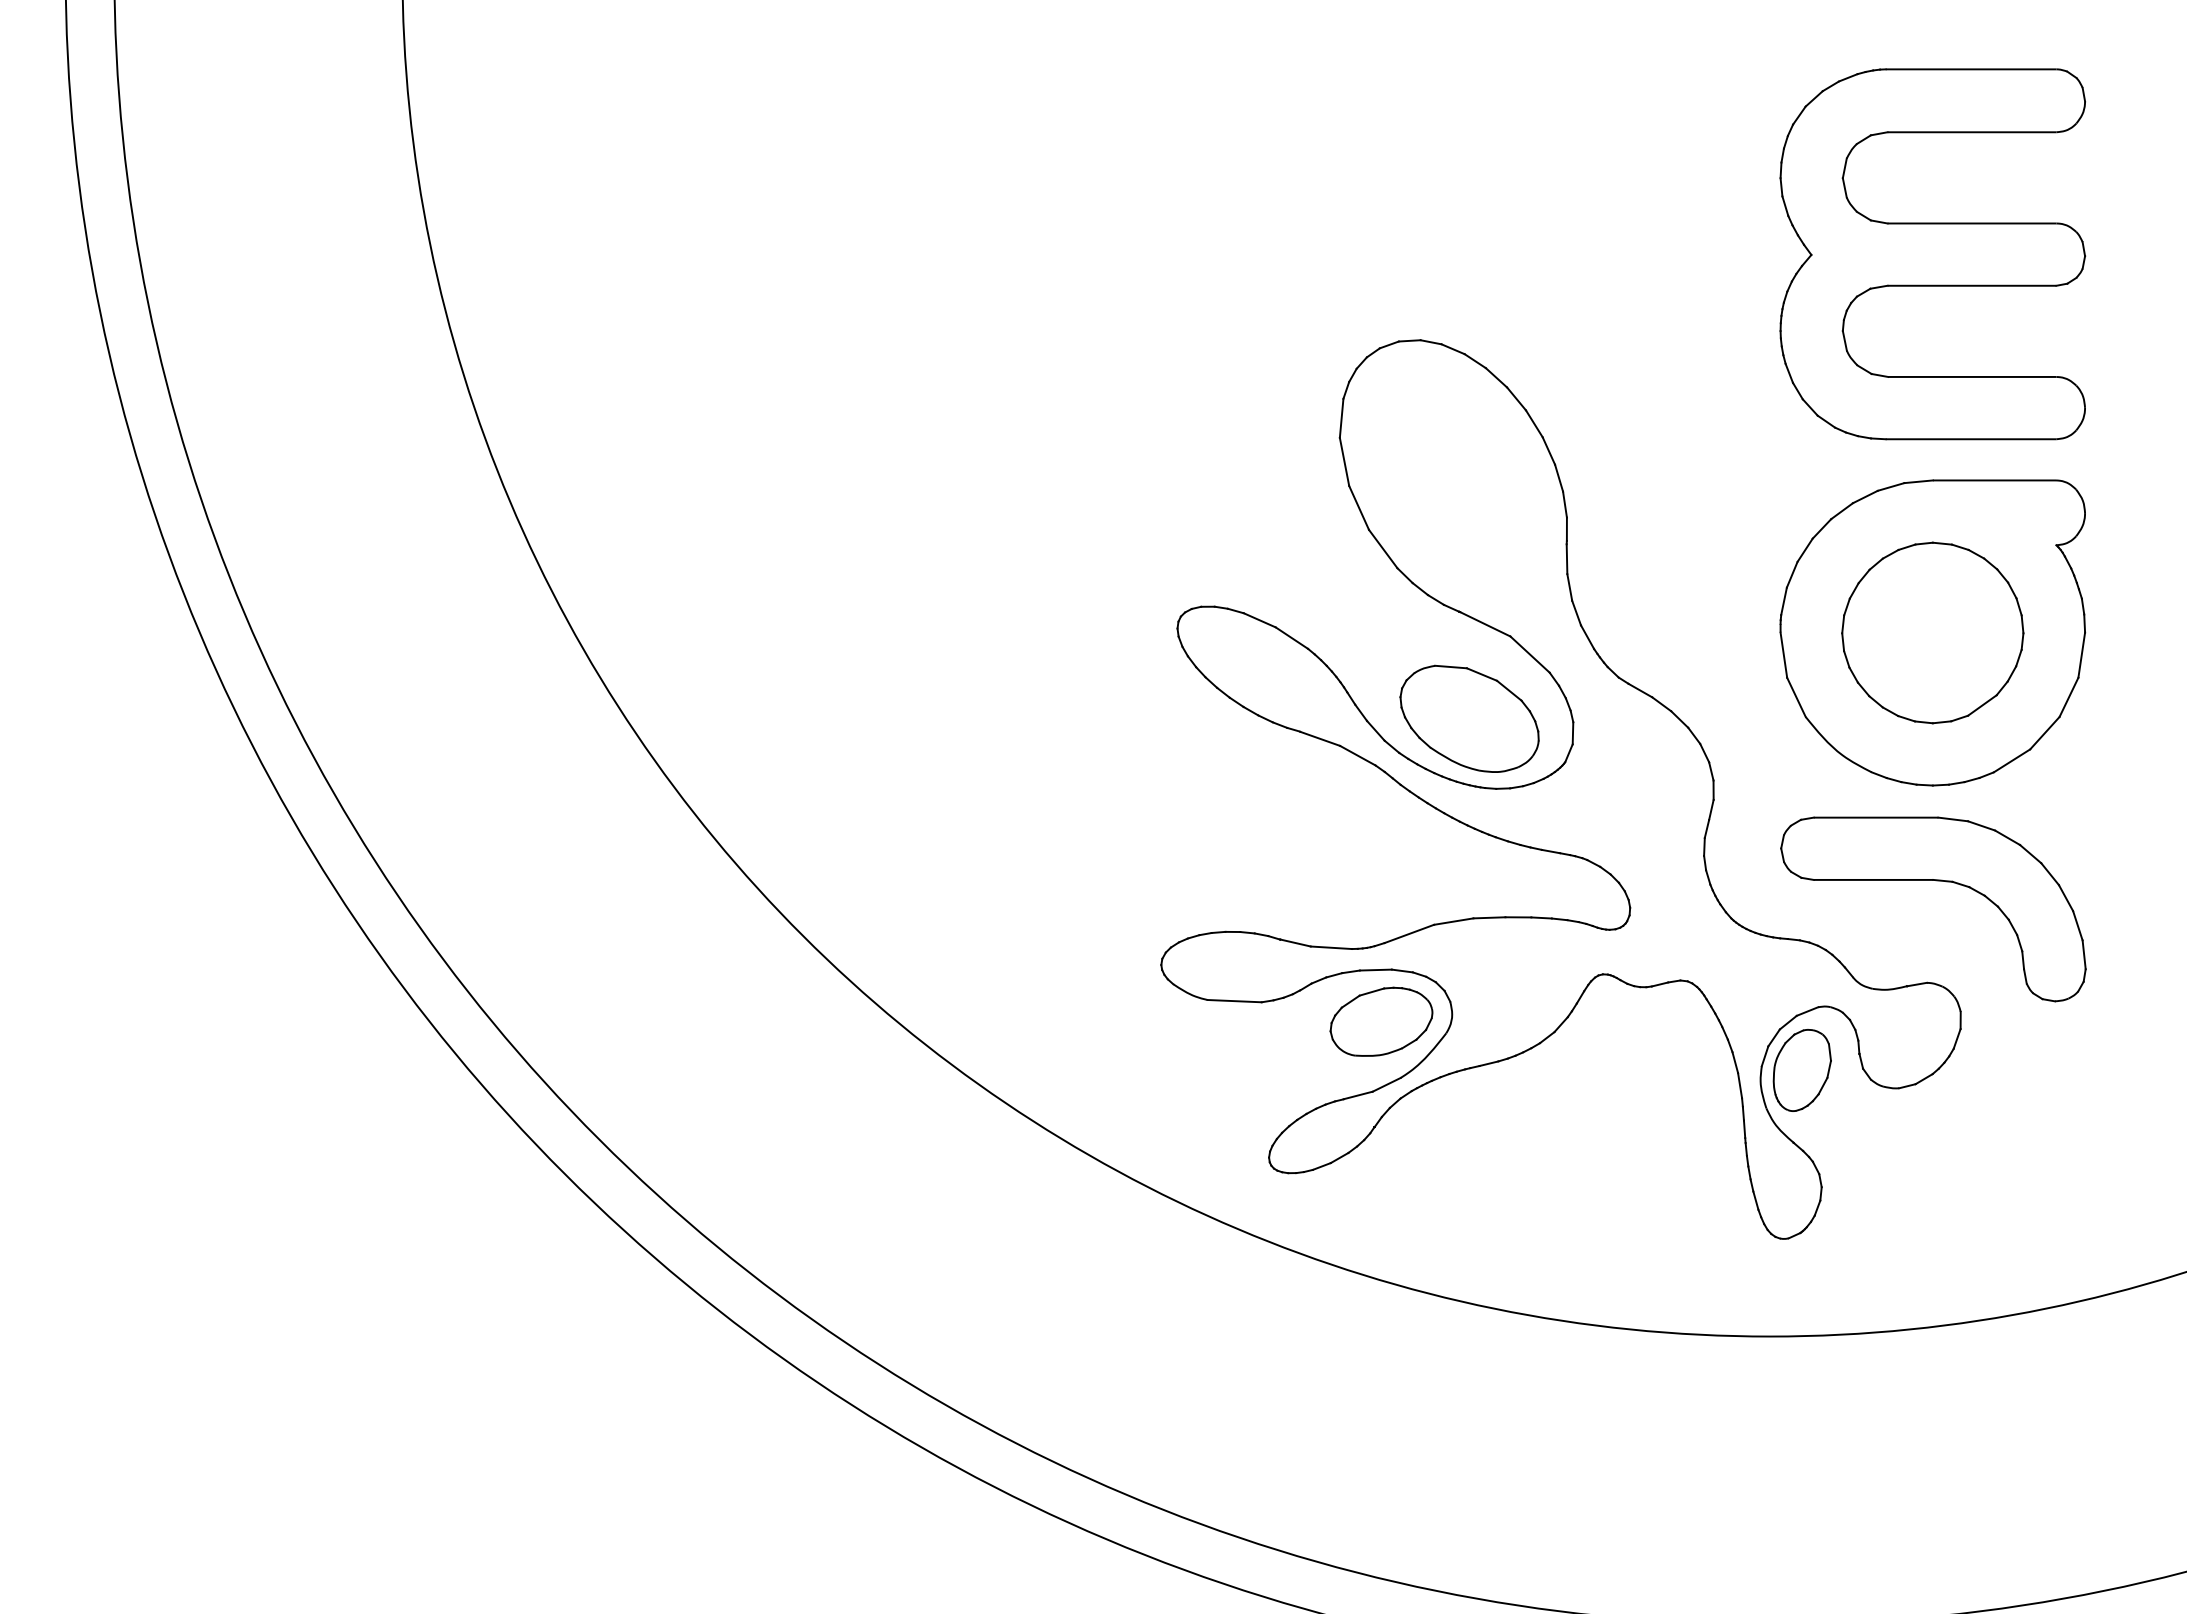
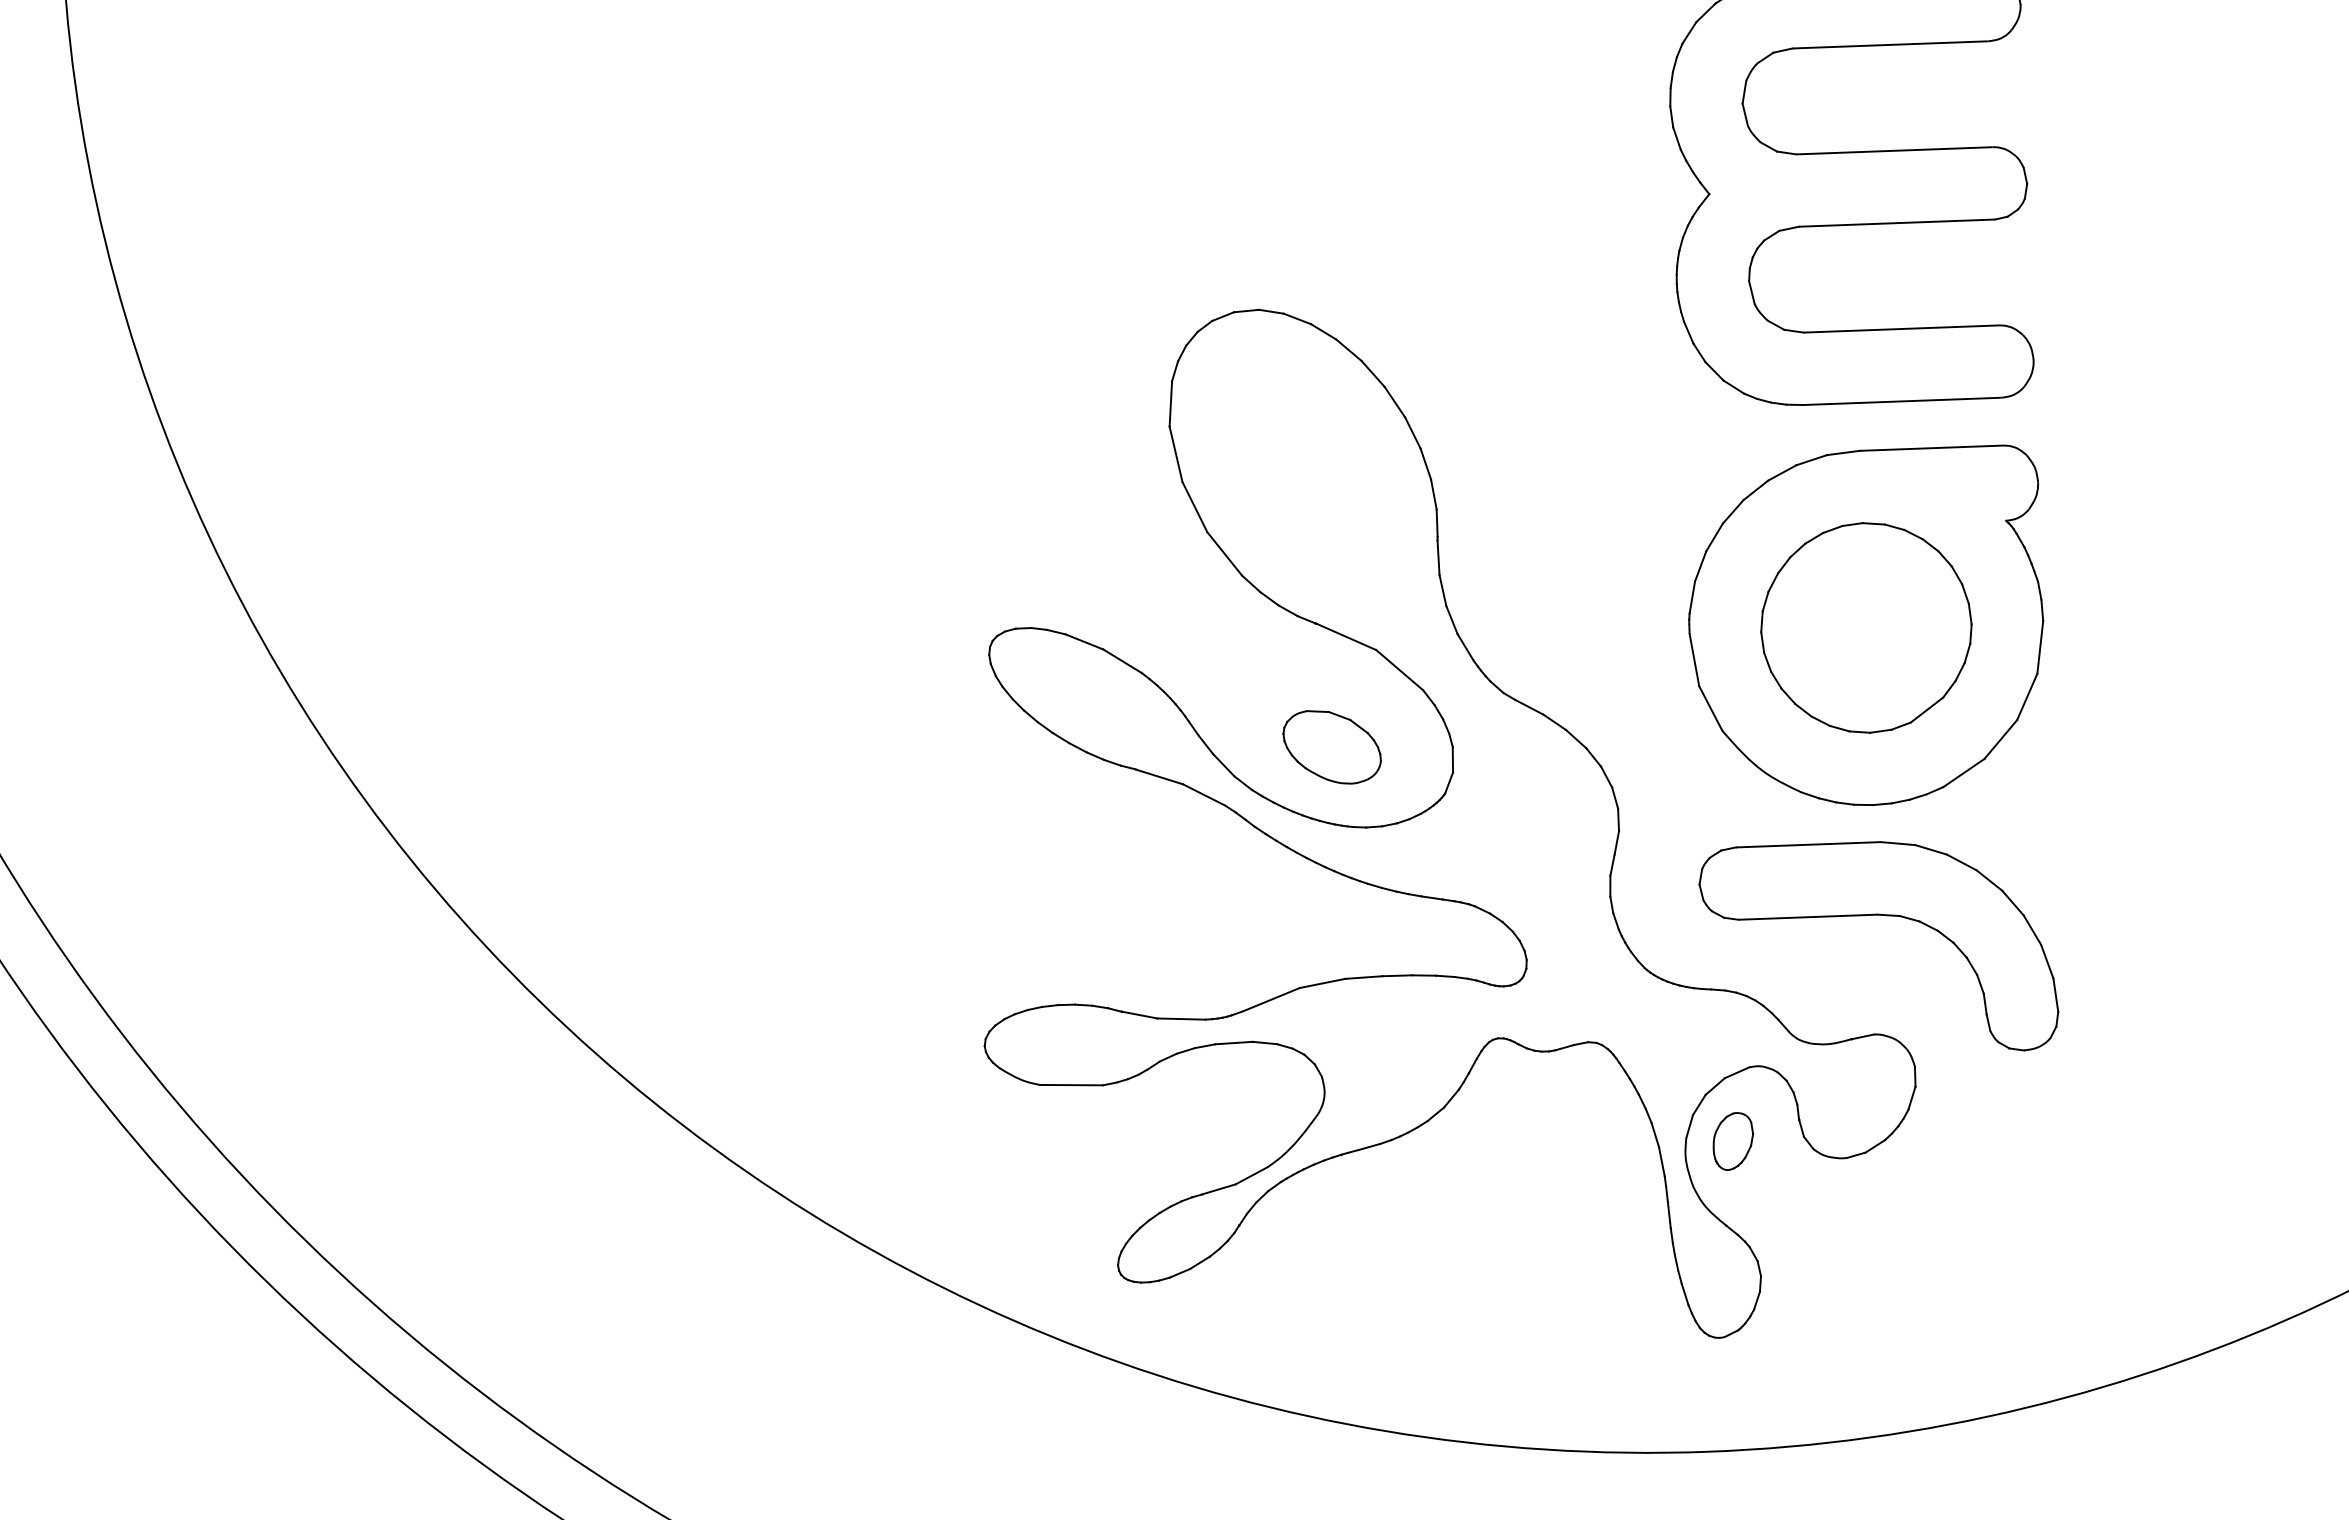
part: (1469, 718) -> (1332, 746), size x0.6
part: (1381, 1021) -> (1242, 1102), removed
part: (1801, 1070) -> (1732, 1141), size x0.6

